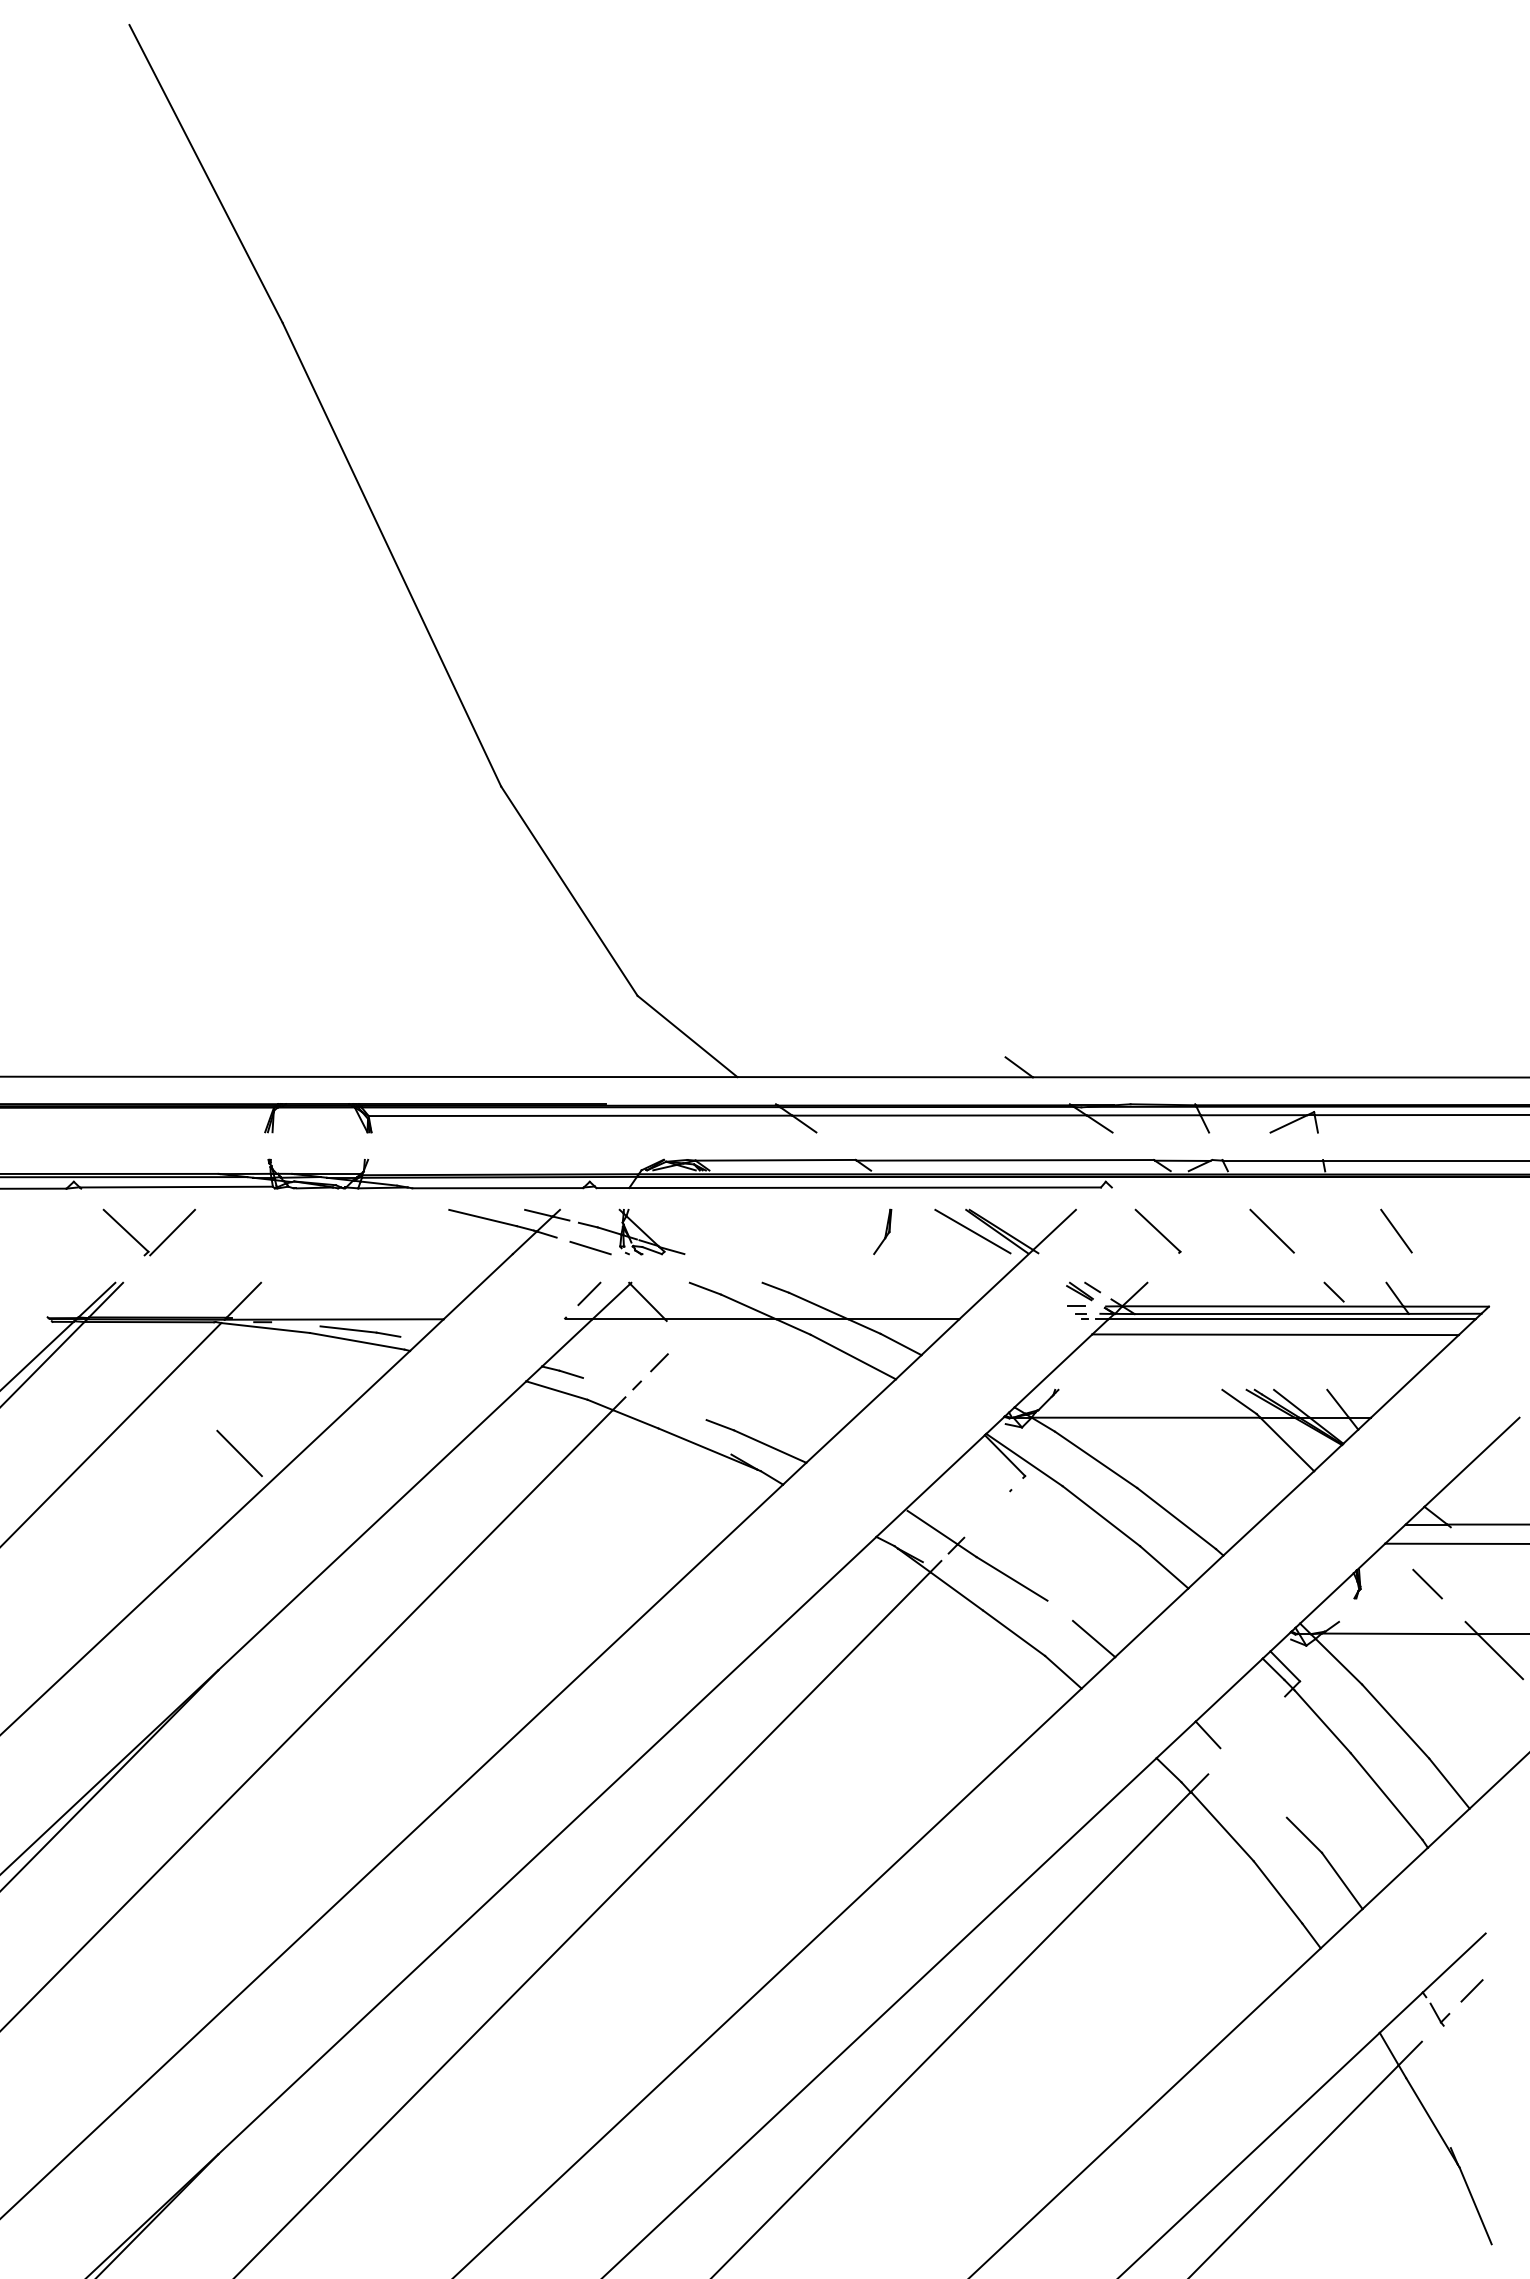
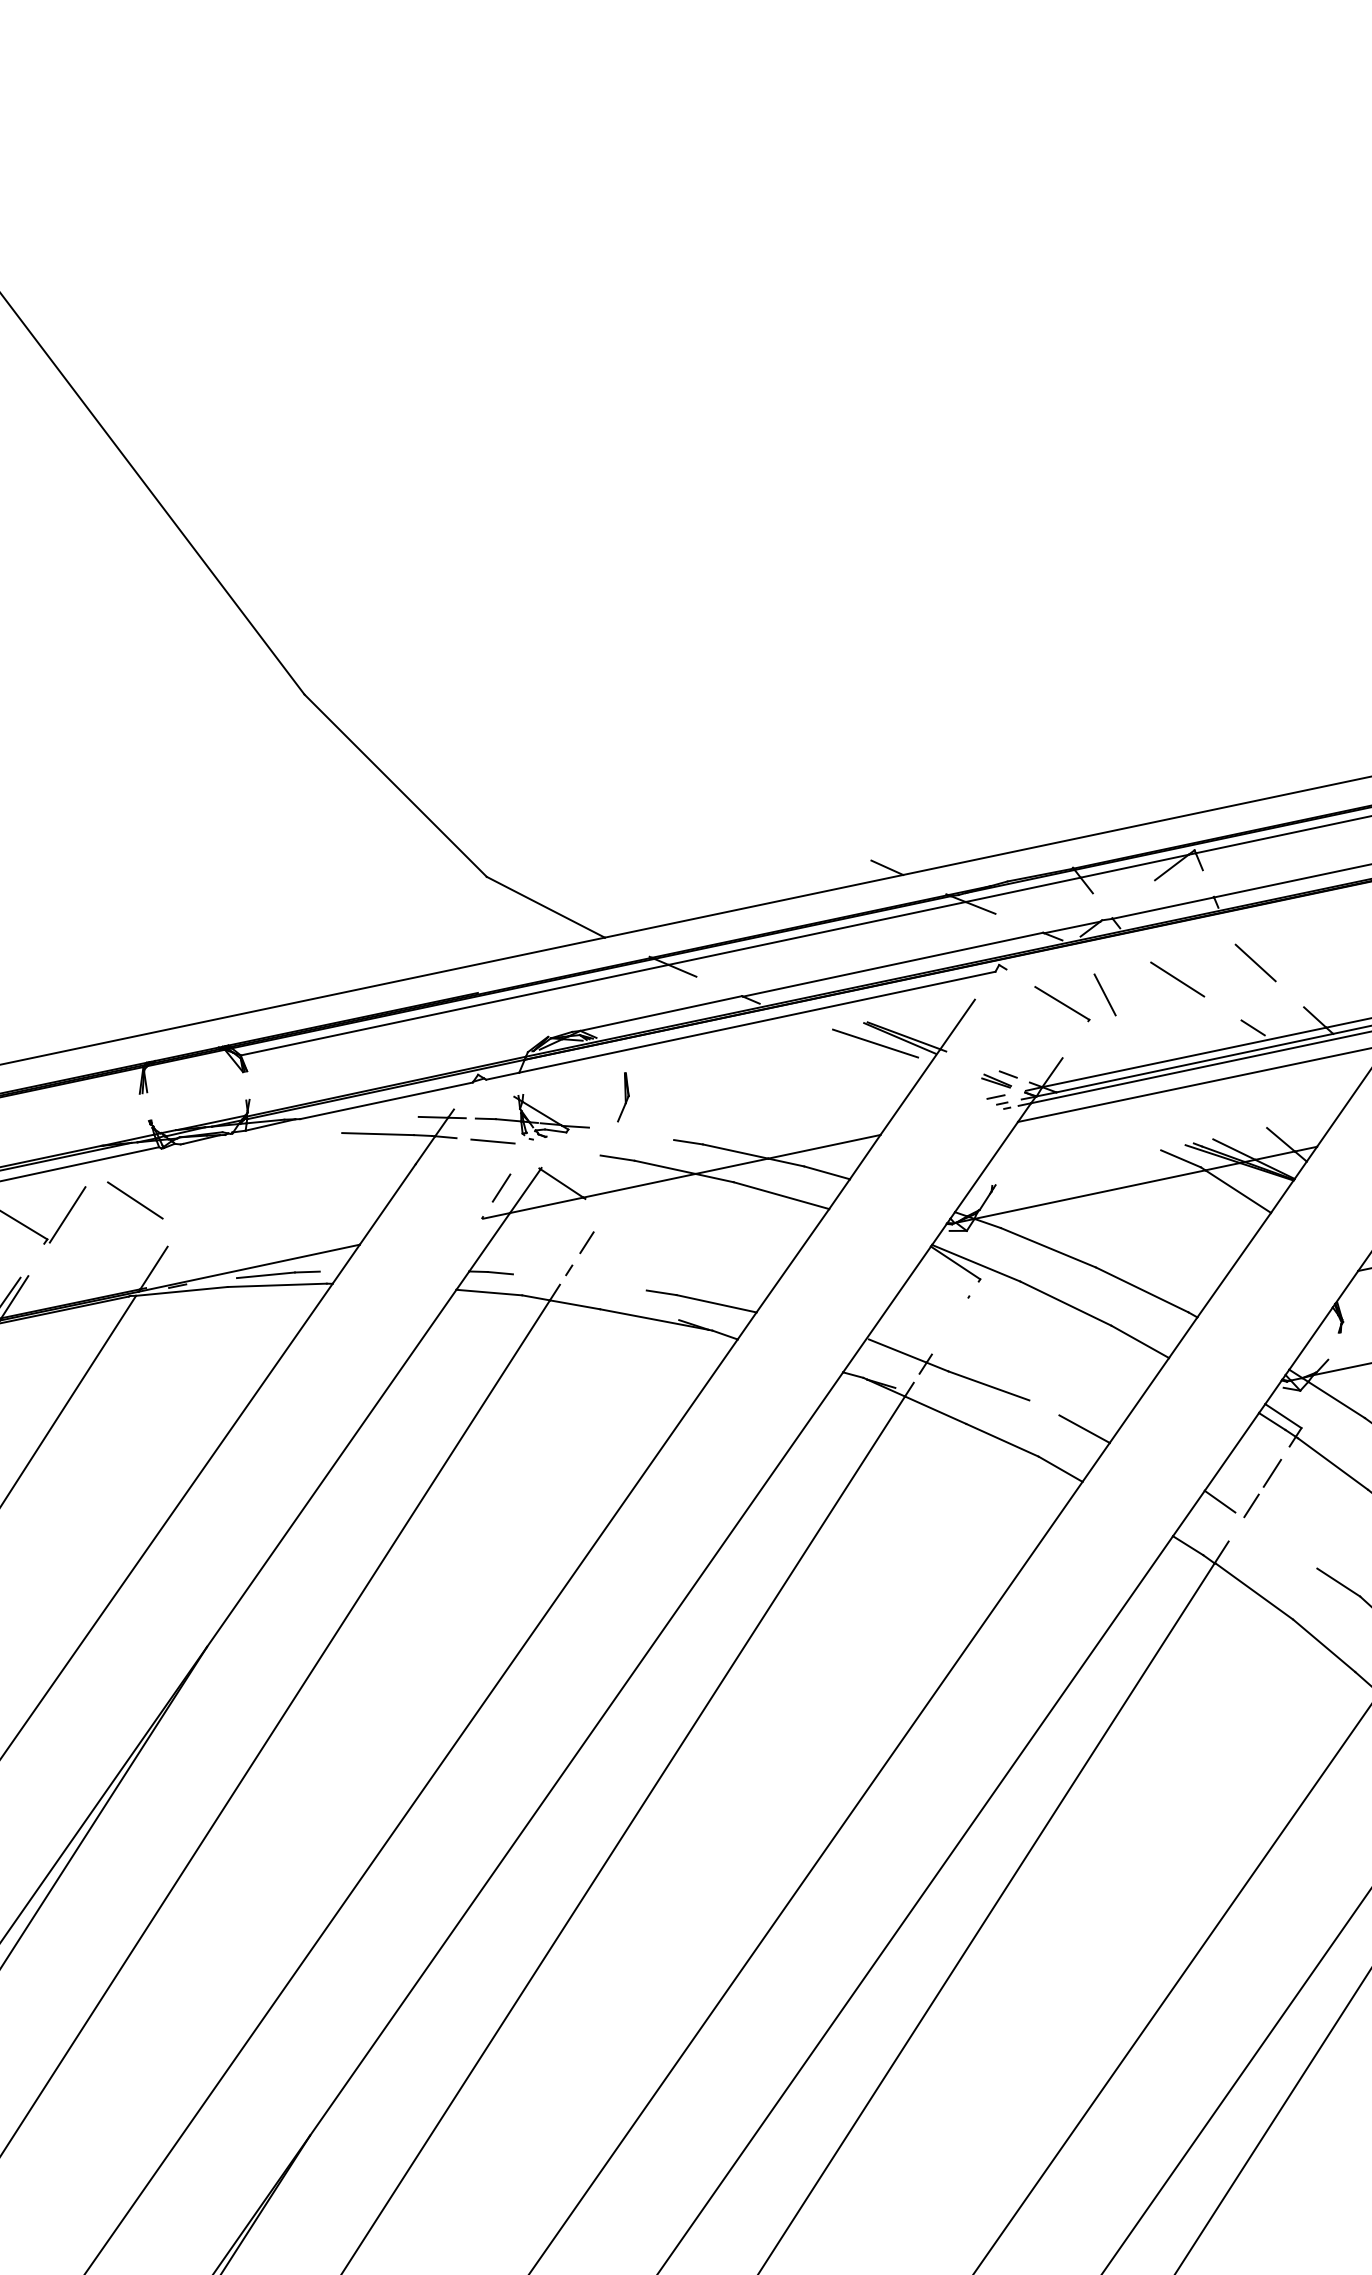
line: (1200, 1230) -> (1105, 994), added
line: (1396, 1230) -> (1255, 962), moved
part: (882, 1231) -> (621, 1096), moved
line: (239, 1453) -> (135, 1200), moved
line: (1263, 1718) -> (1272, 1473), added
line: (1237, 1744) -> (1251, 1505), added

